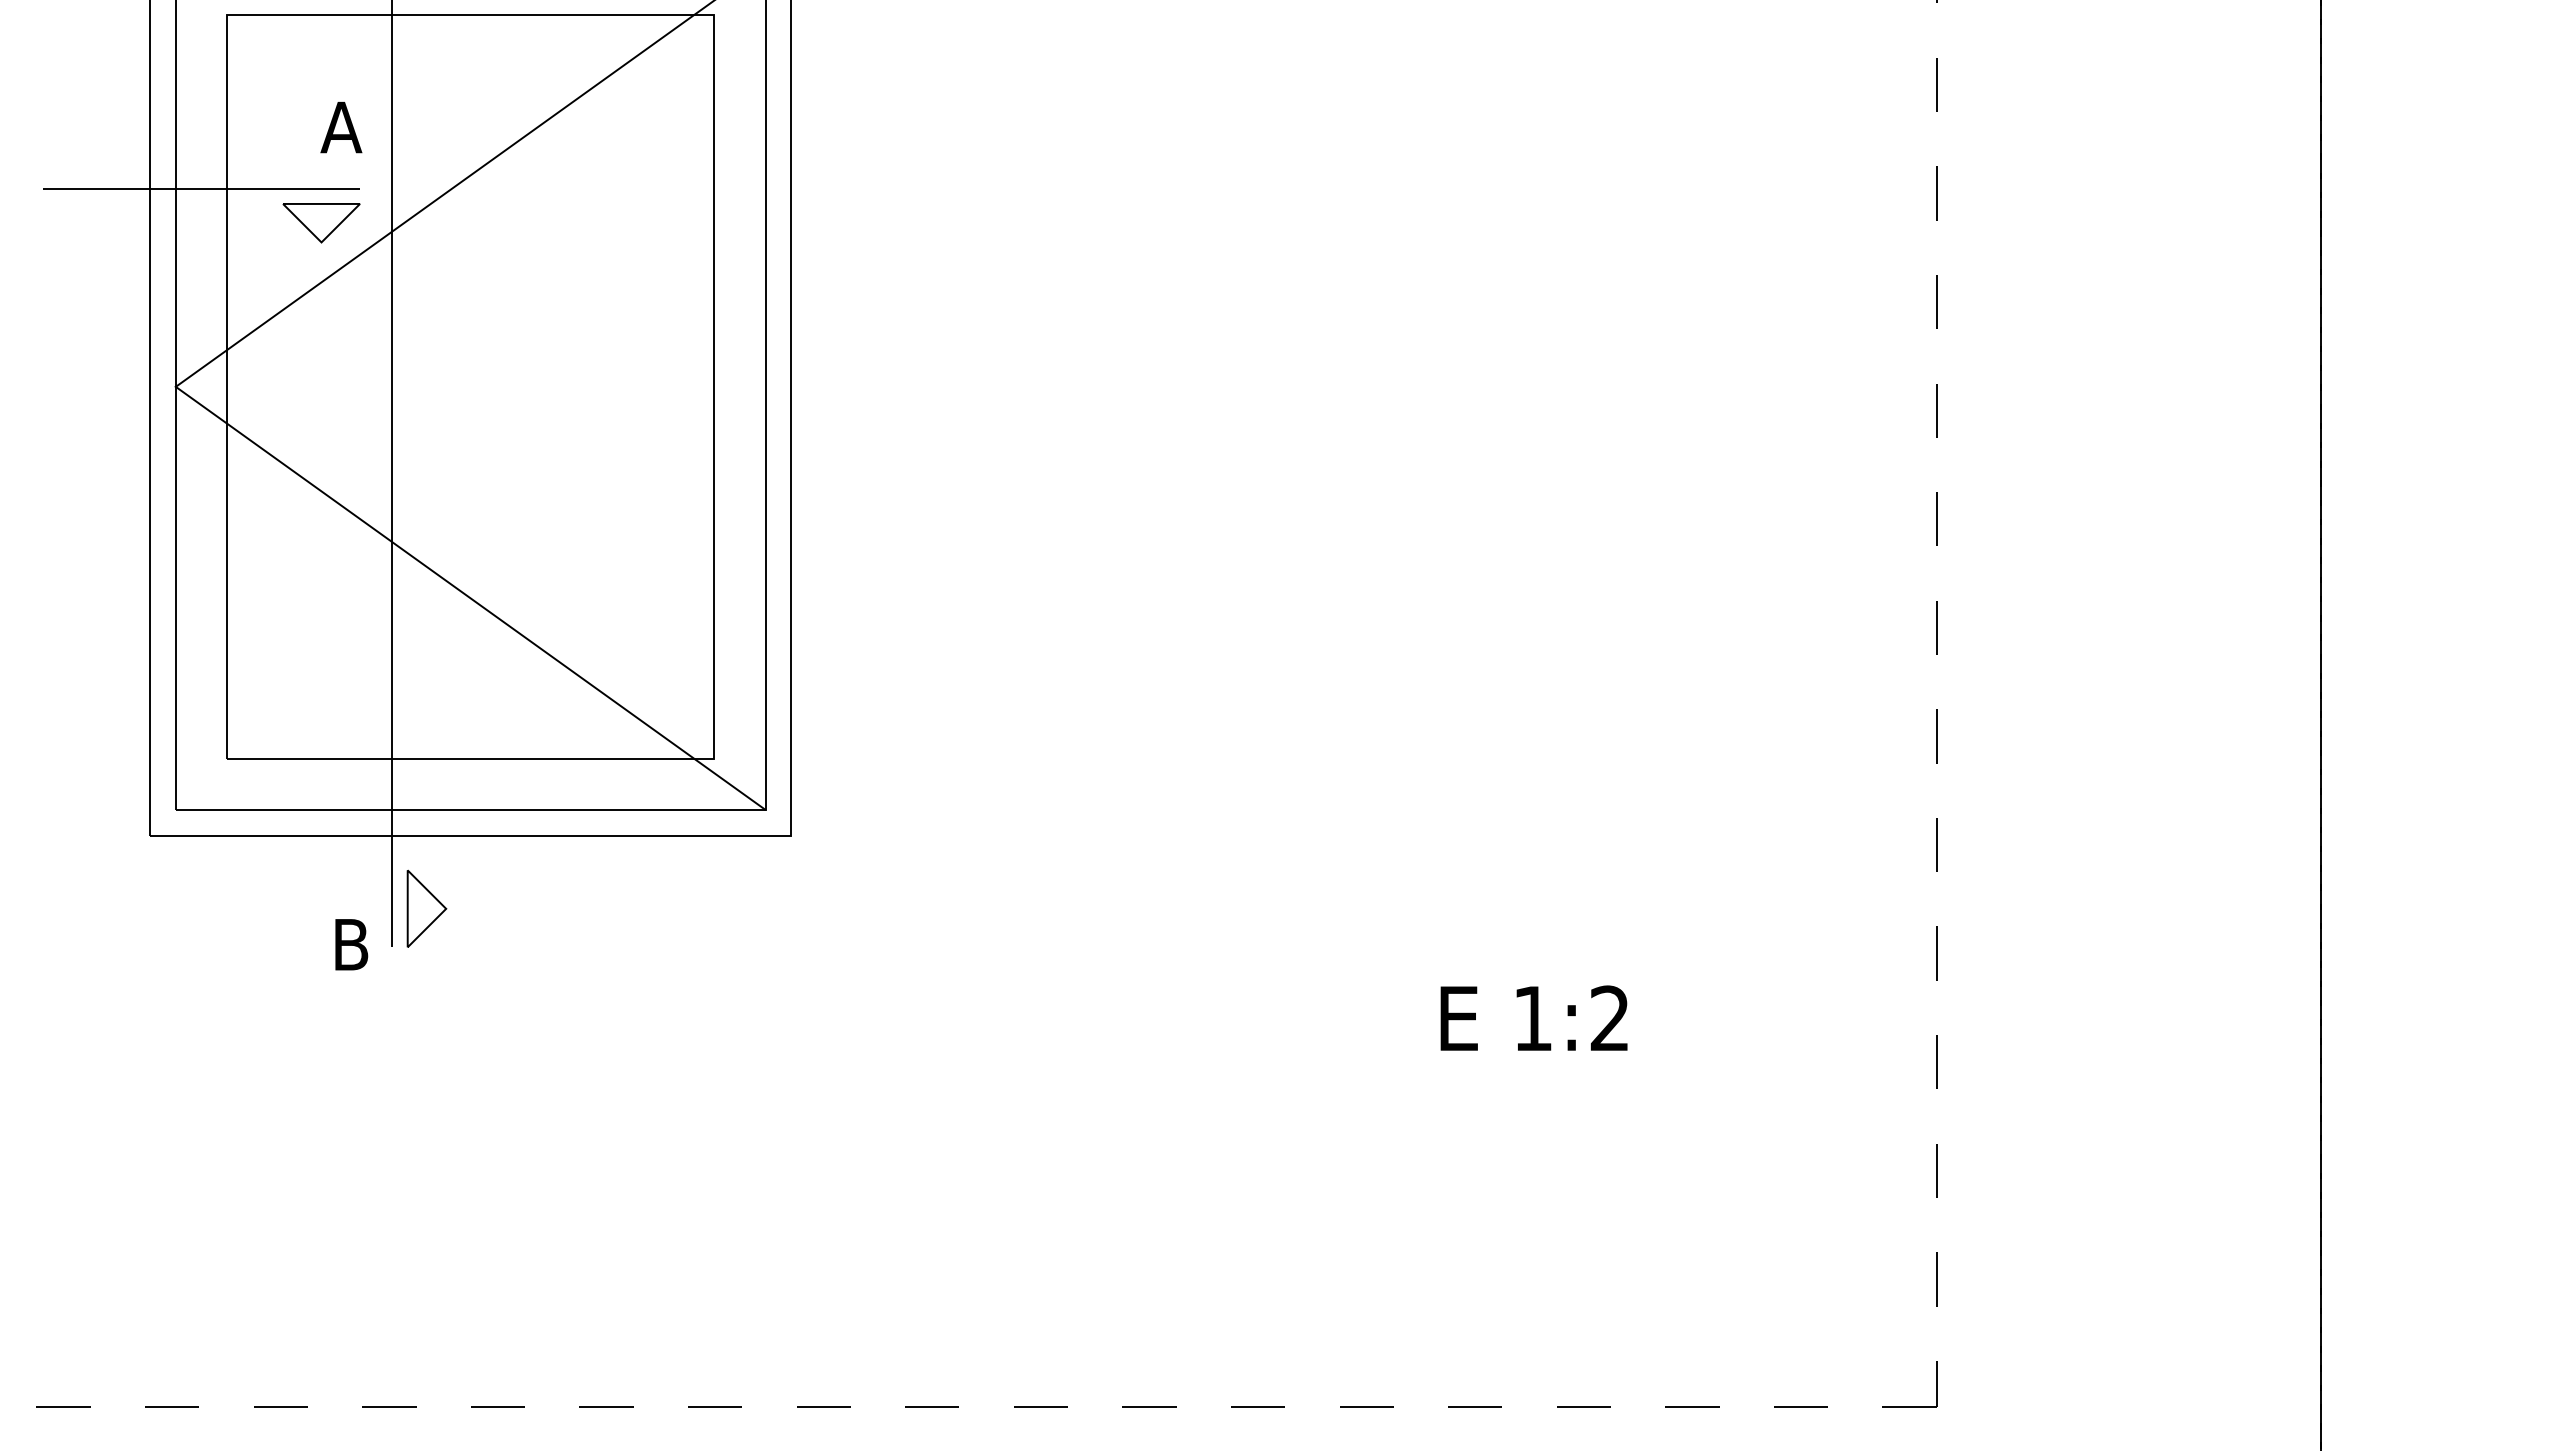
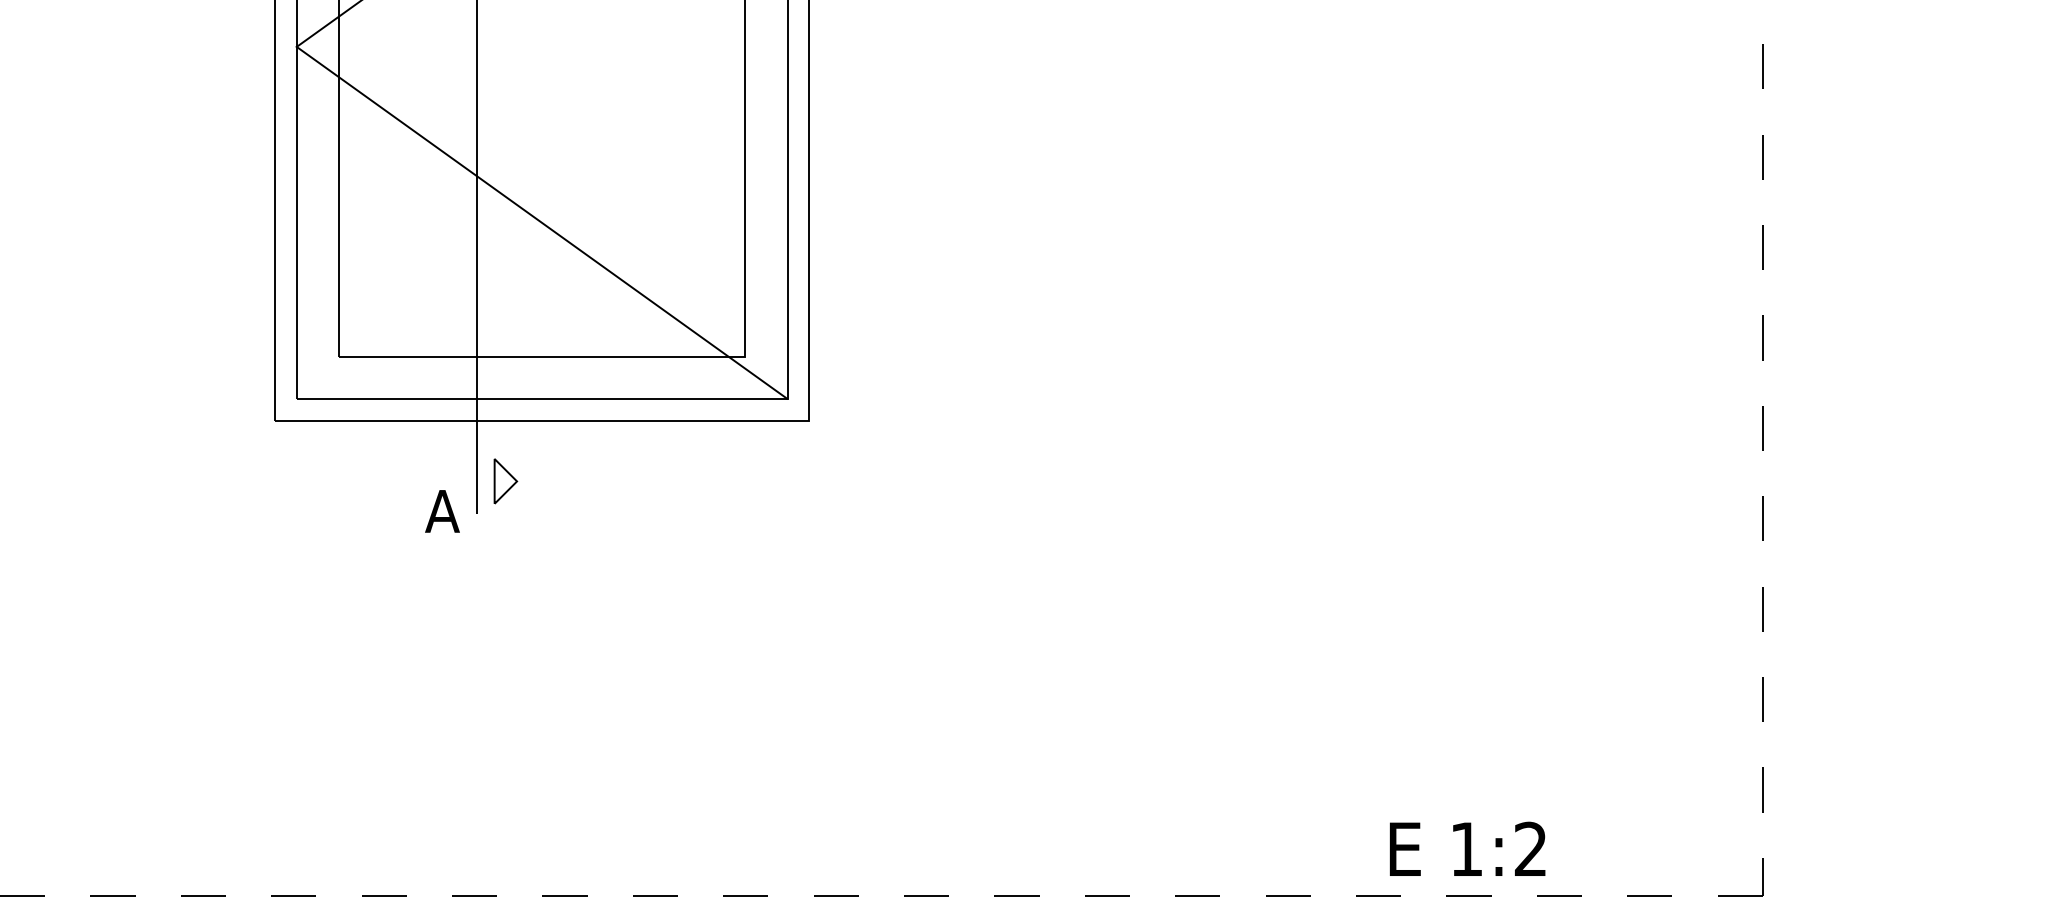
part: (426, 908) -> (505, 481), size x0.7
text: (350, 944) -> (442, 511), B -> A
text: (1533, 1017) -> (1467, 848), moved

